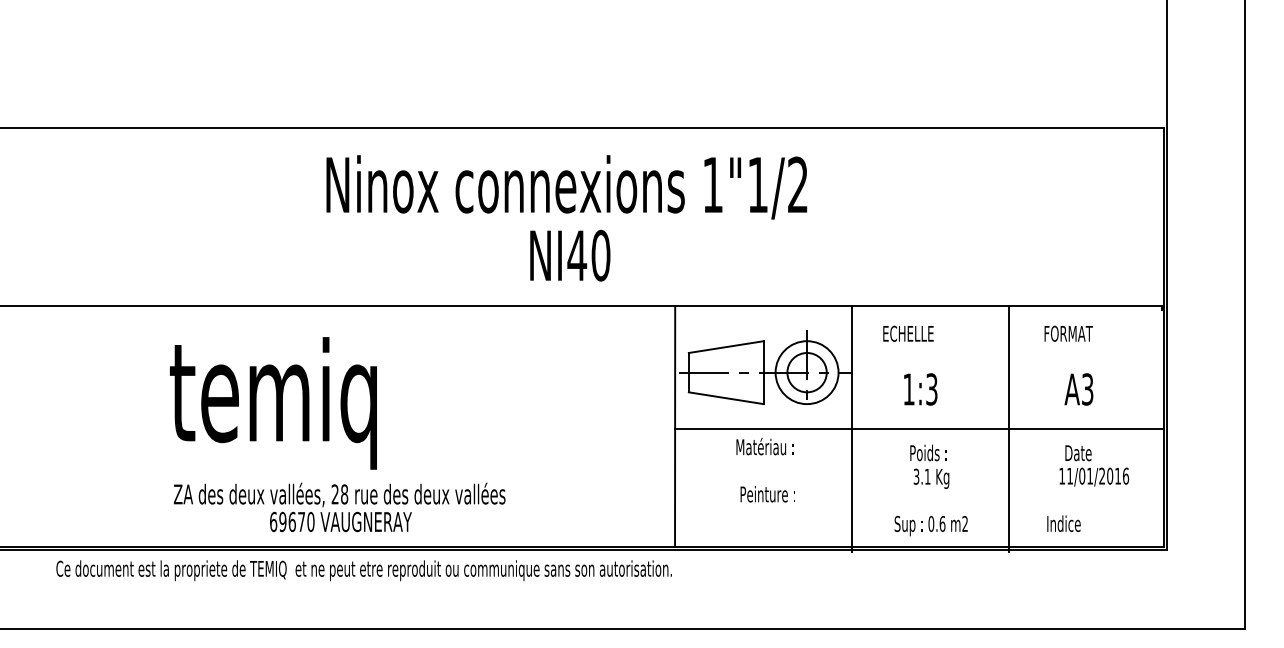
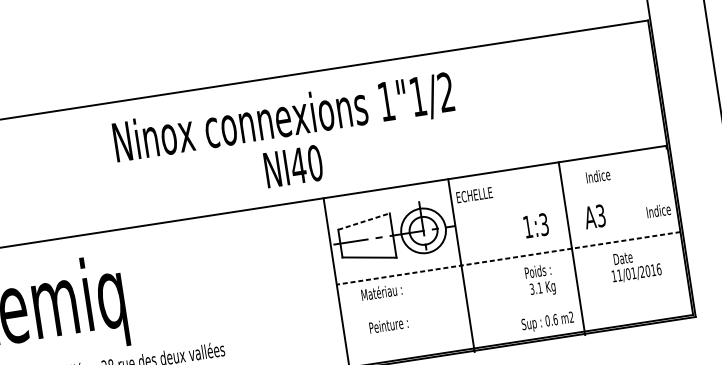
text: (566, 218) -> (286, 140), moved
text: (908, 333) -> (474, 194), moved
text: (1068, 333) -> (603, 175), FORMAT -> Indice
line: (726, 347) -> (364, 221), solid -> dashed
text: (920, 389) -> (536, 225), moved
text: (1078, 389) -> (594, 216), moved
line: (918, 428) -> (507, 258), solid -> dashed
text: (765, 469) -> (384, 308), moved
text: (930, 490) -> (543, 297), moved
text: (1063, 523) -> (658, 210), moved

